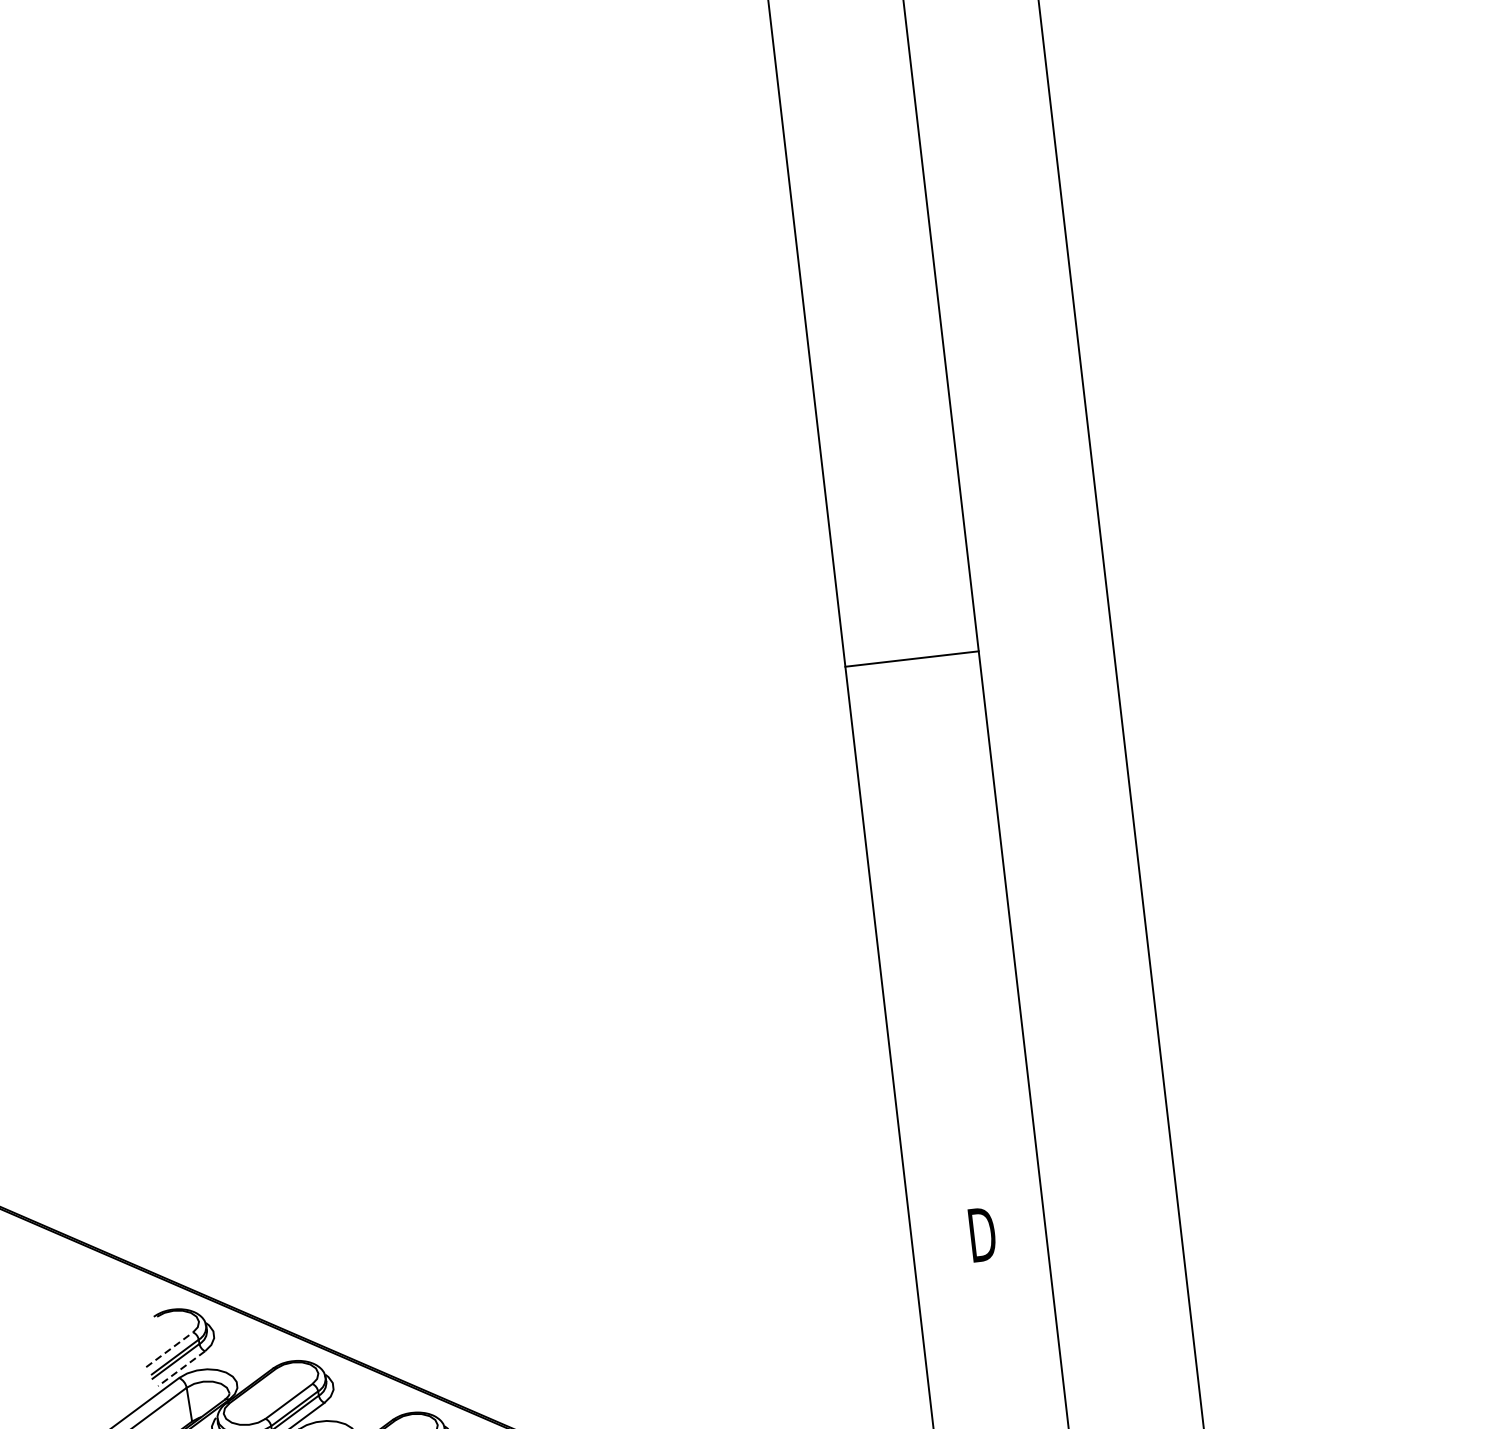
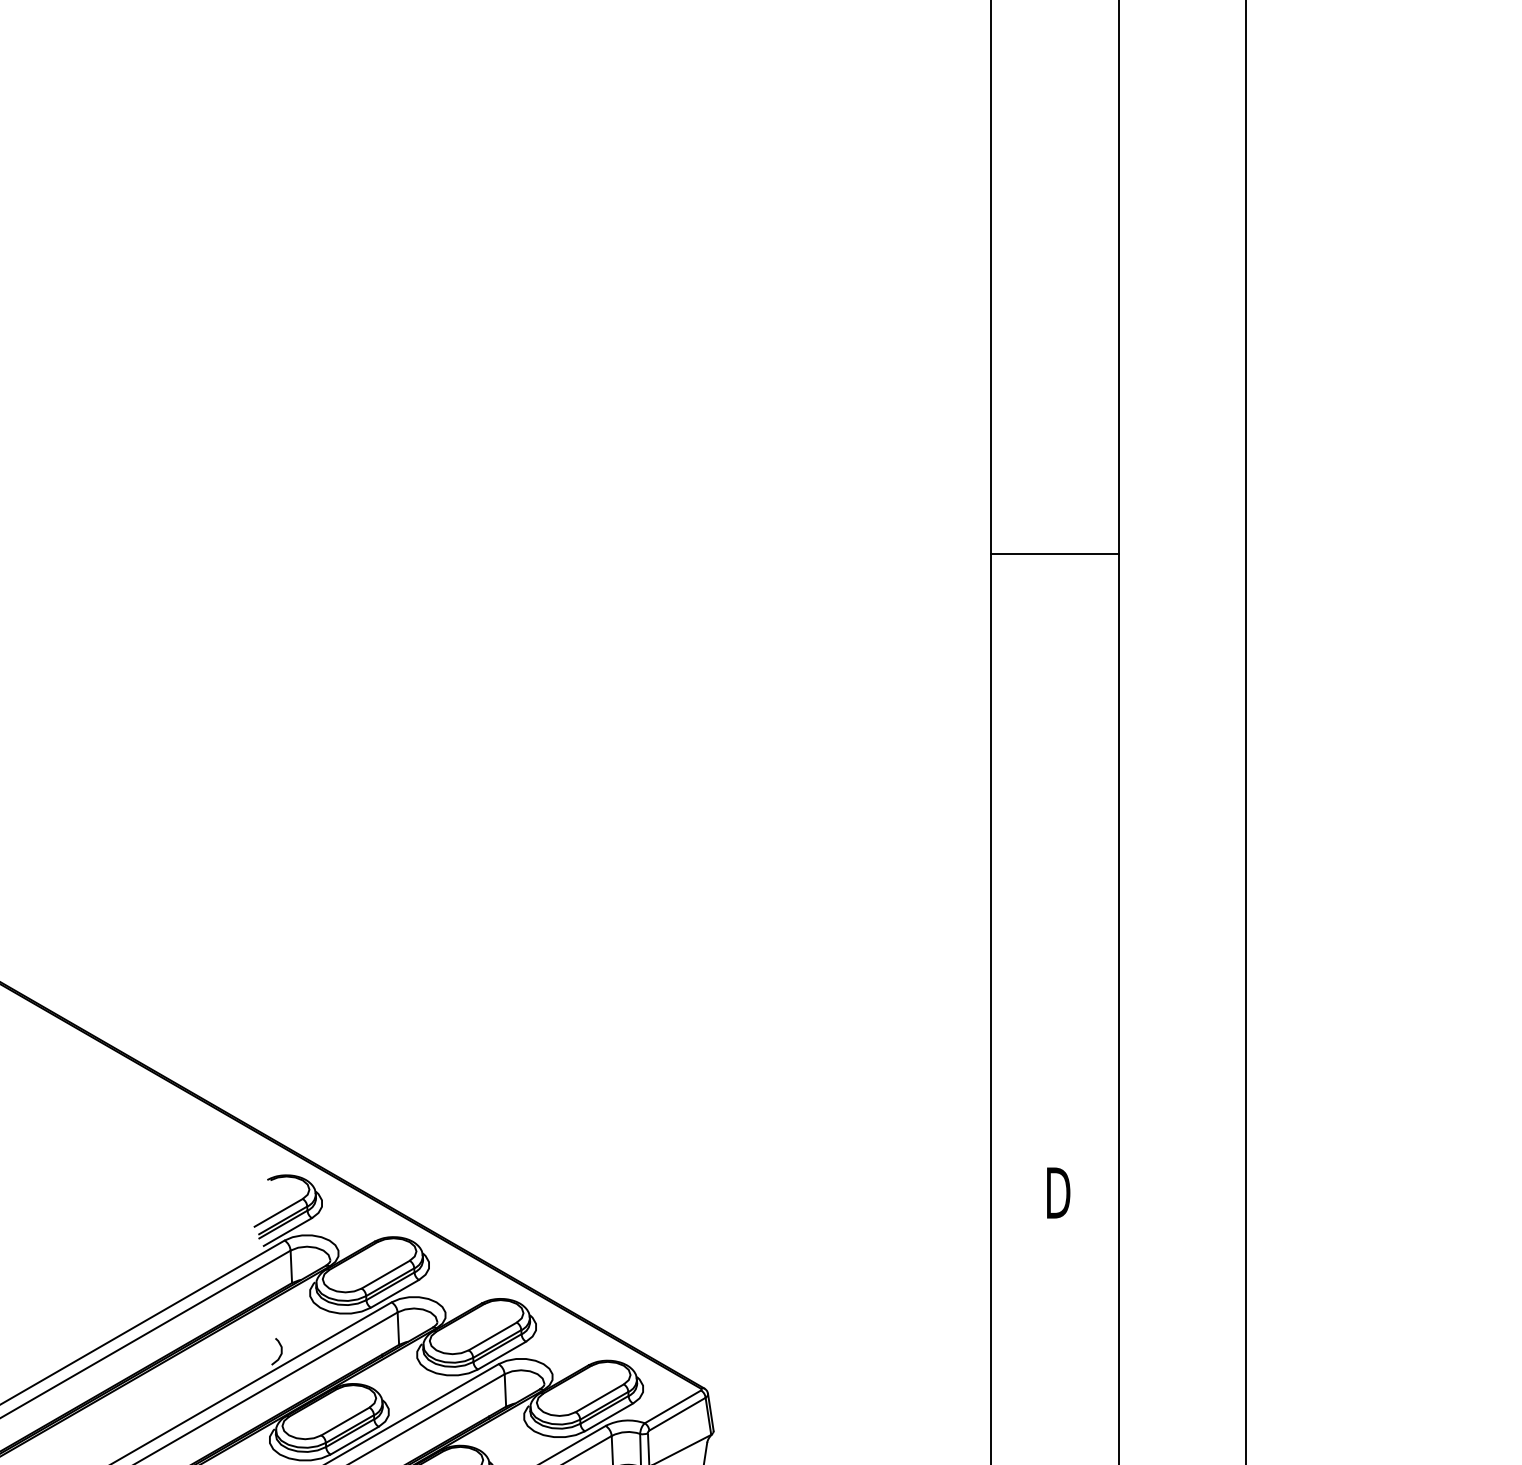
line: (911, 659) -> (1054, 554), moved
line: (169, 1349) -> (278, 1212), dashed -> solid
line: (181, 1369) -> (287, 1232), dashed -> solid

